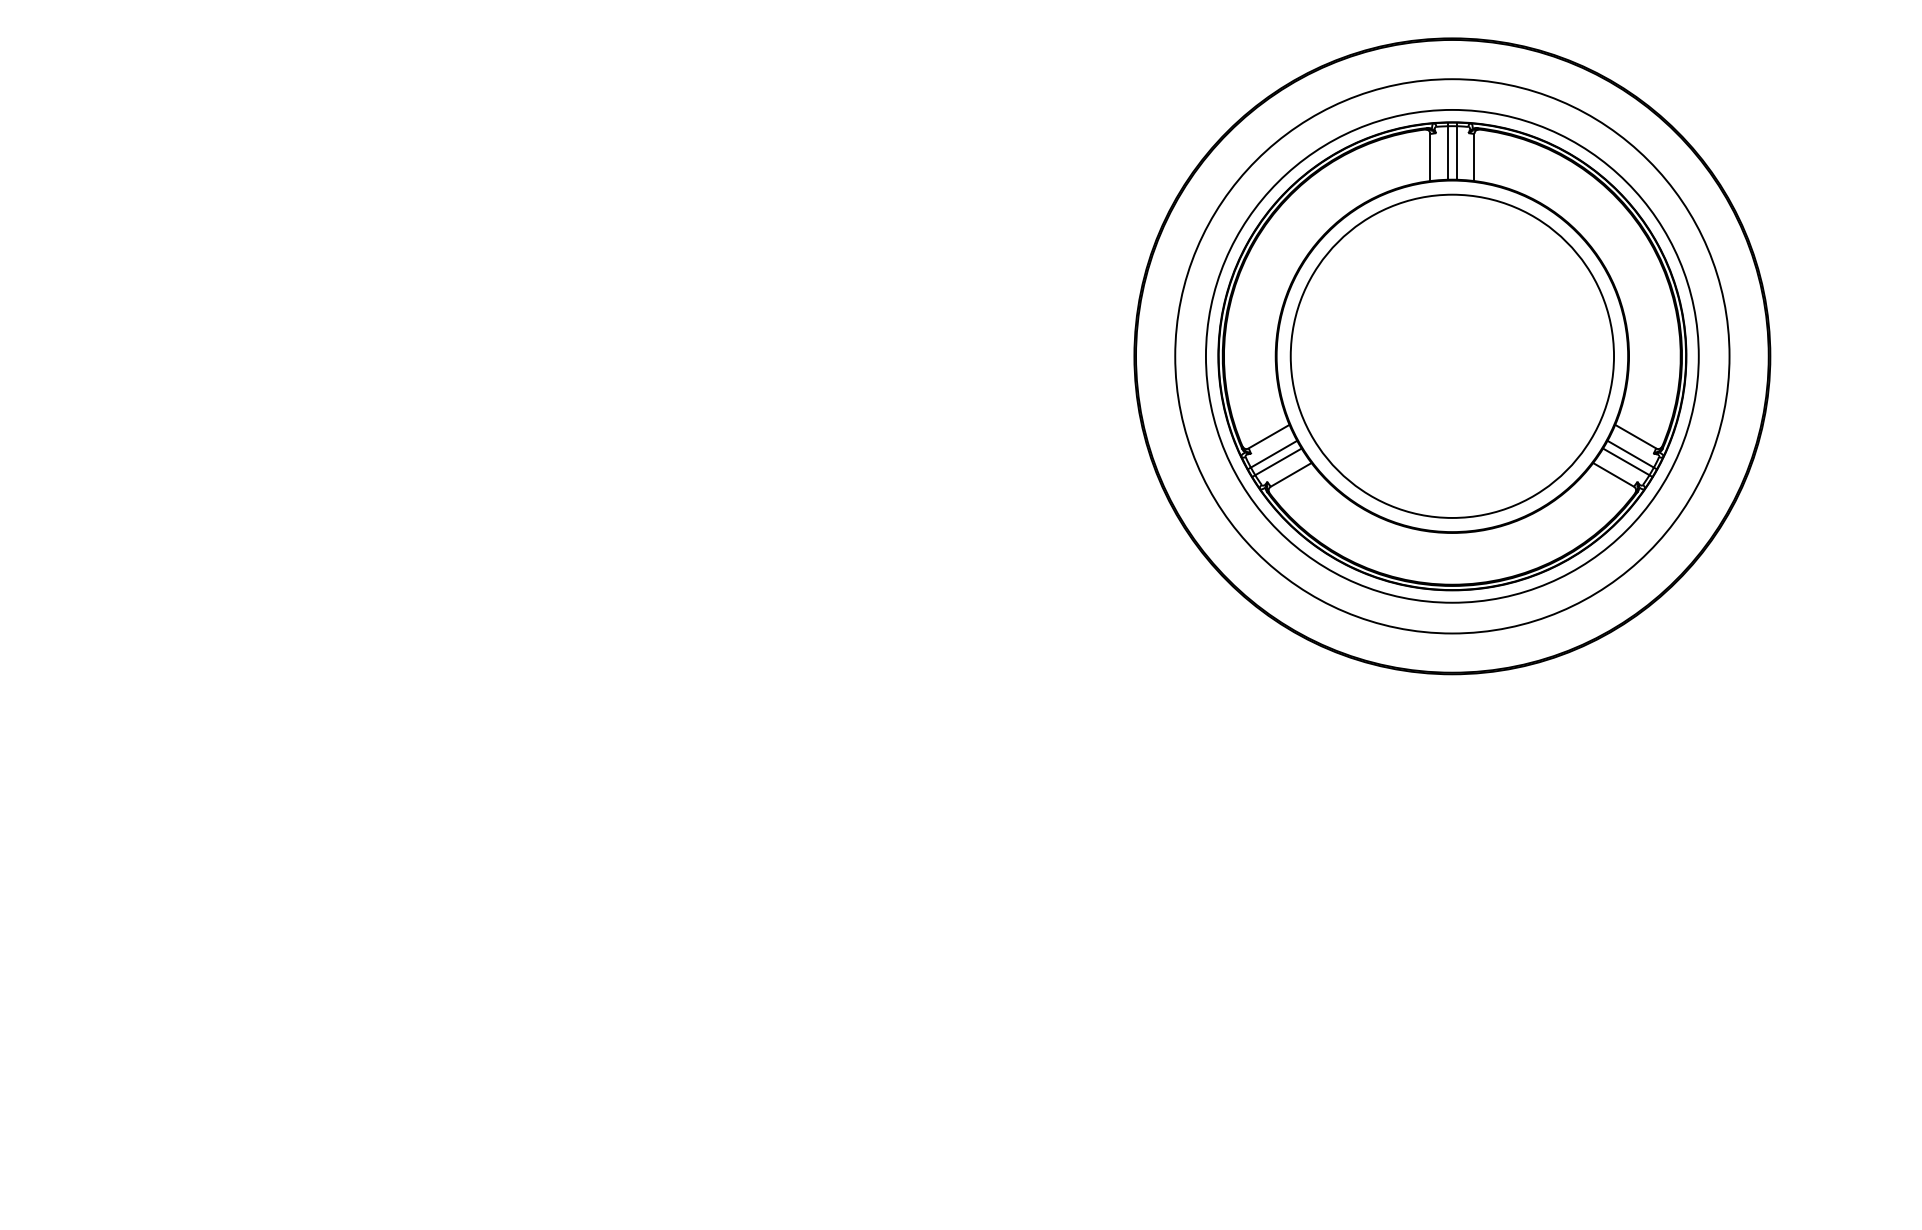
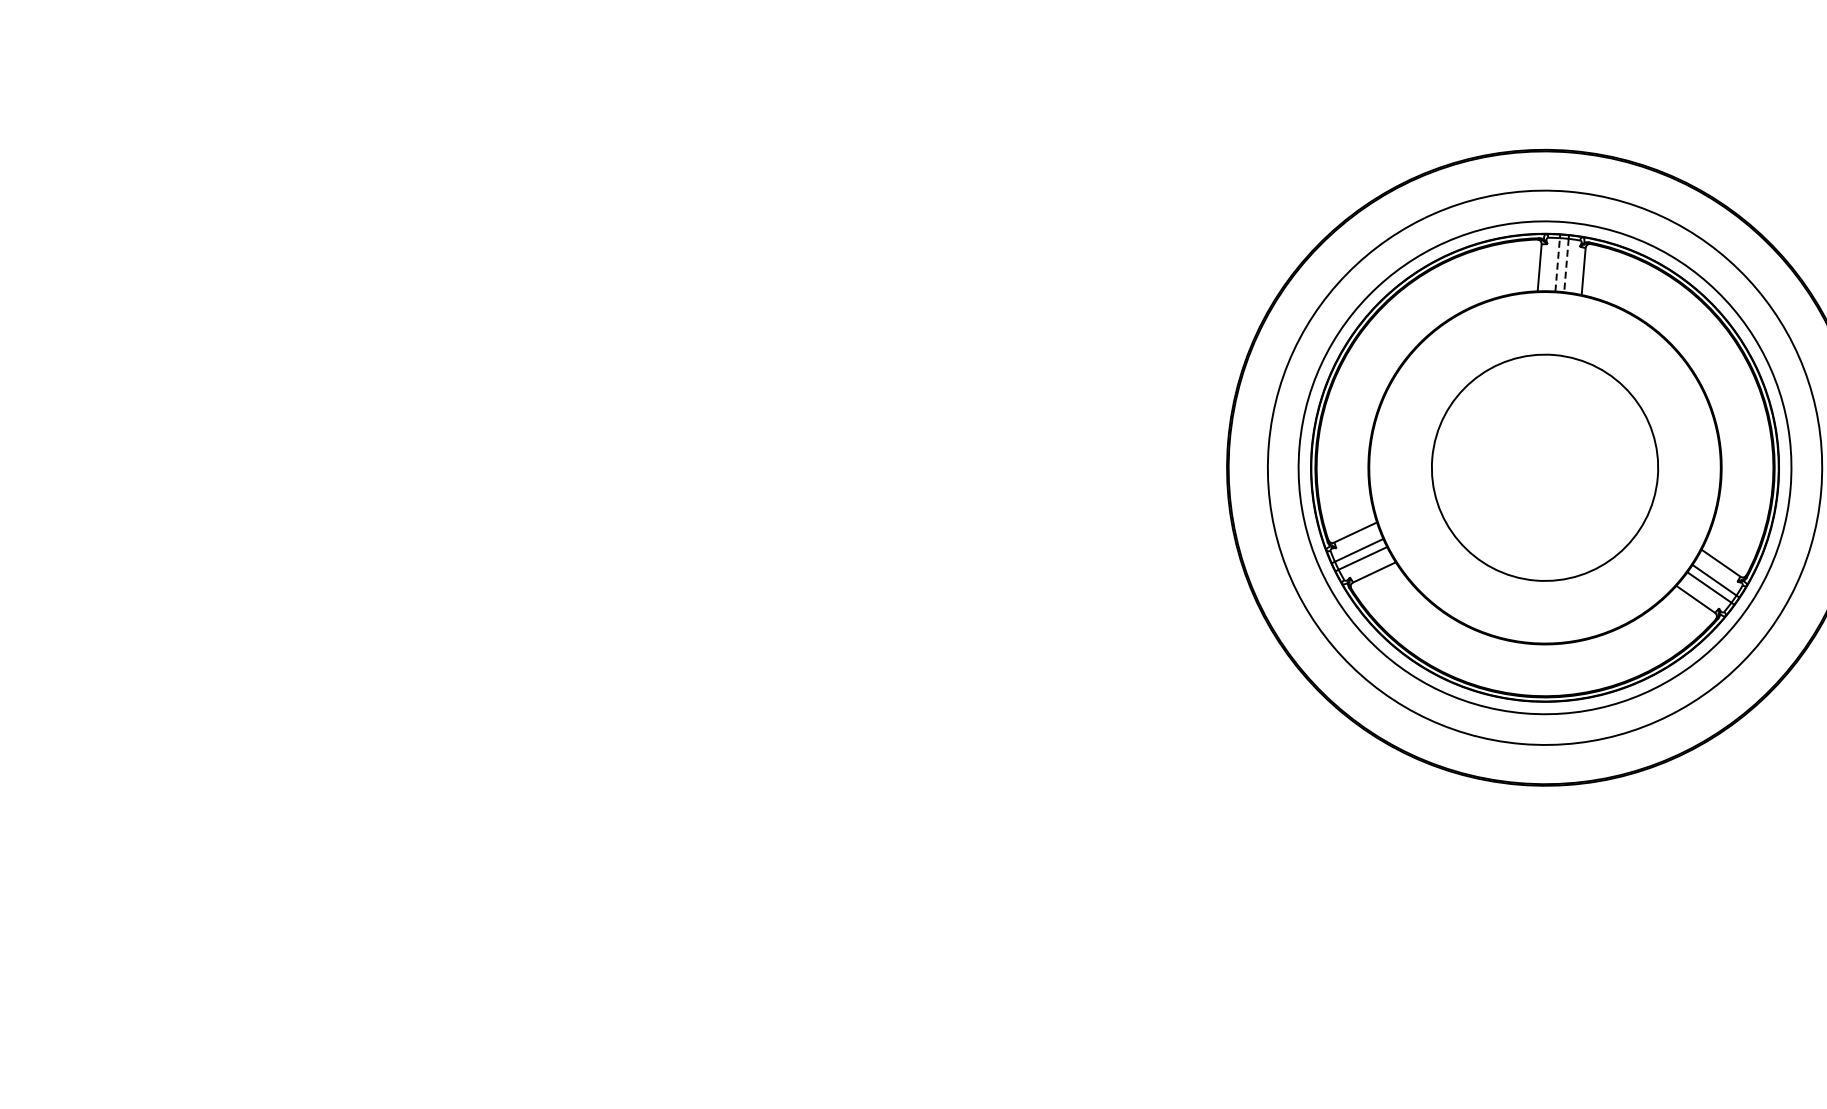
line: (1447, 153) -> (1557, 265), solid -> dashed
line: (1456, 153) -> (1566, 266), solid -> dashed
circle: (1452, 355) -> (1545, 466), size x0.7

